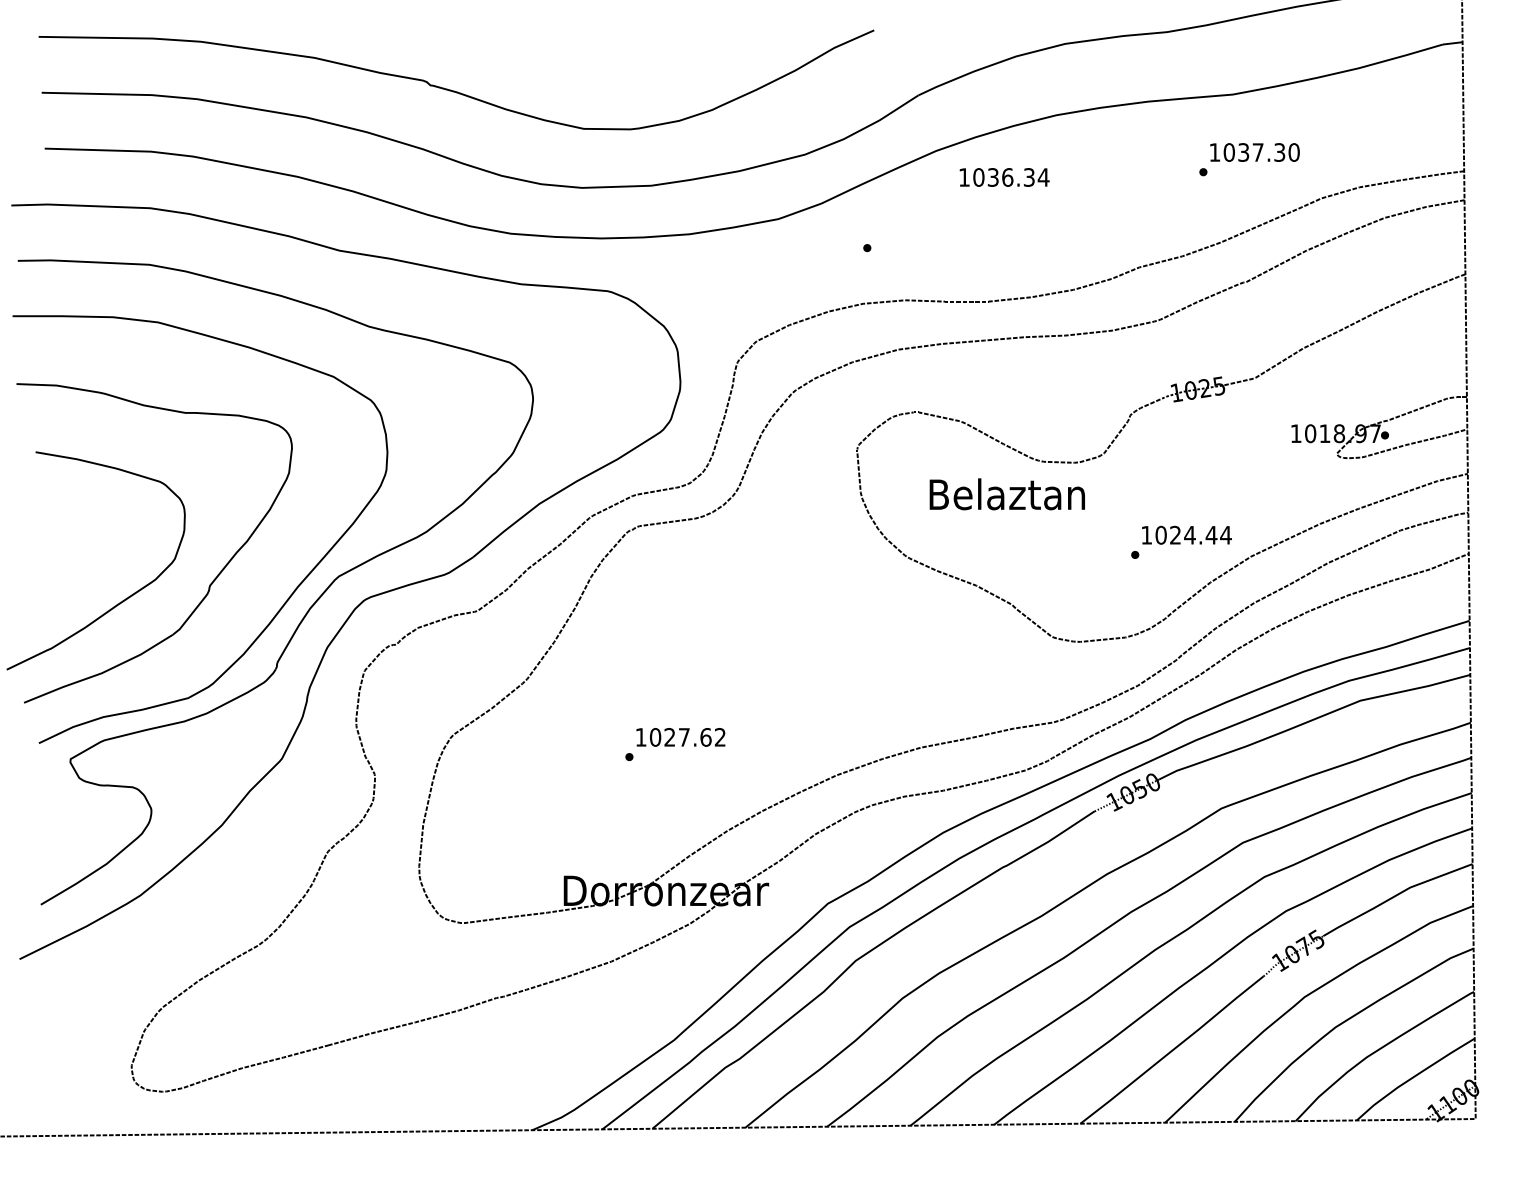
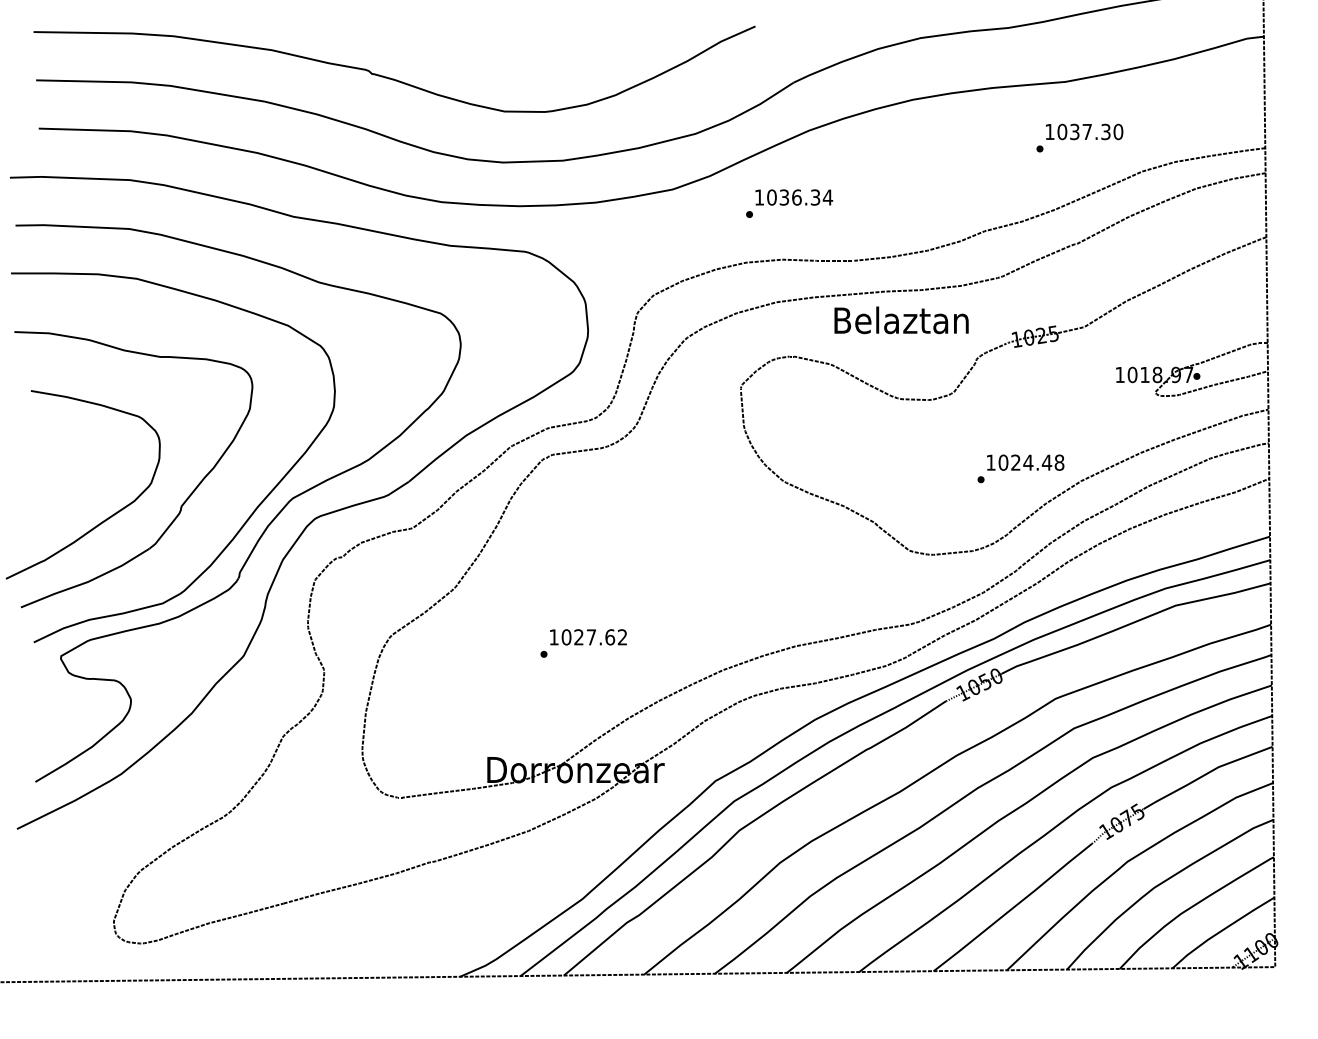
text: (1004, 177) -> (794, 197), moved
text: (1007, 494) -> (901, 320), moved
text: (1225, 535) -> (1059, 462), 1024.44 -> 1024.48

